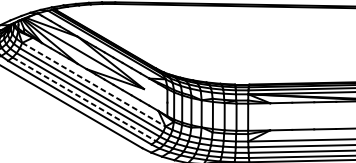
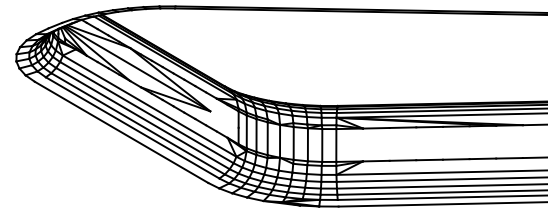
line: (94, 85) -> (150, 106), dashed -> solid
line: (84, 99) -> (138, 124), dashed -> solid

